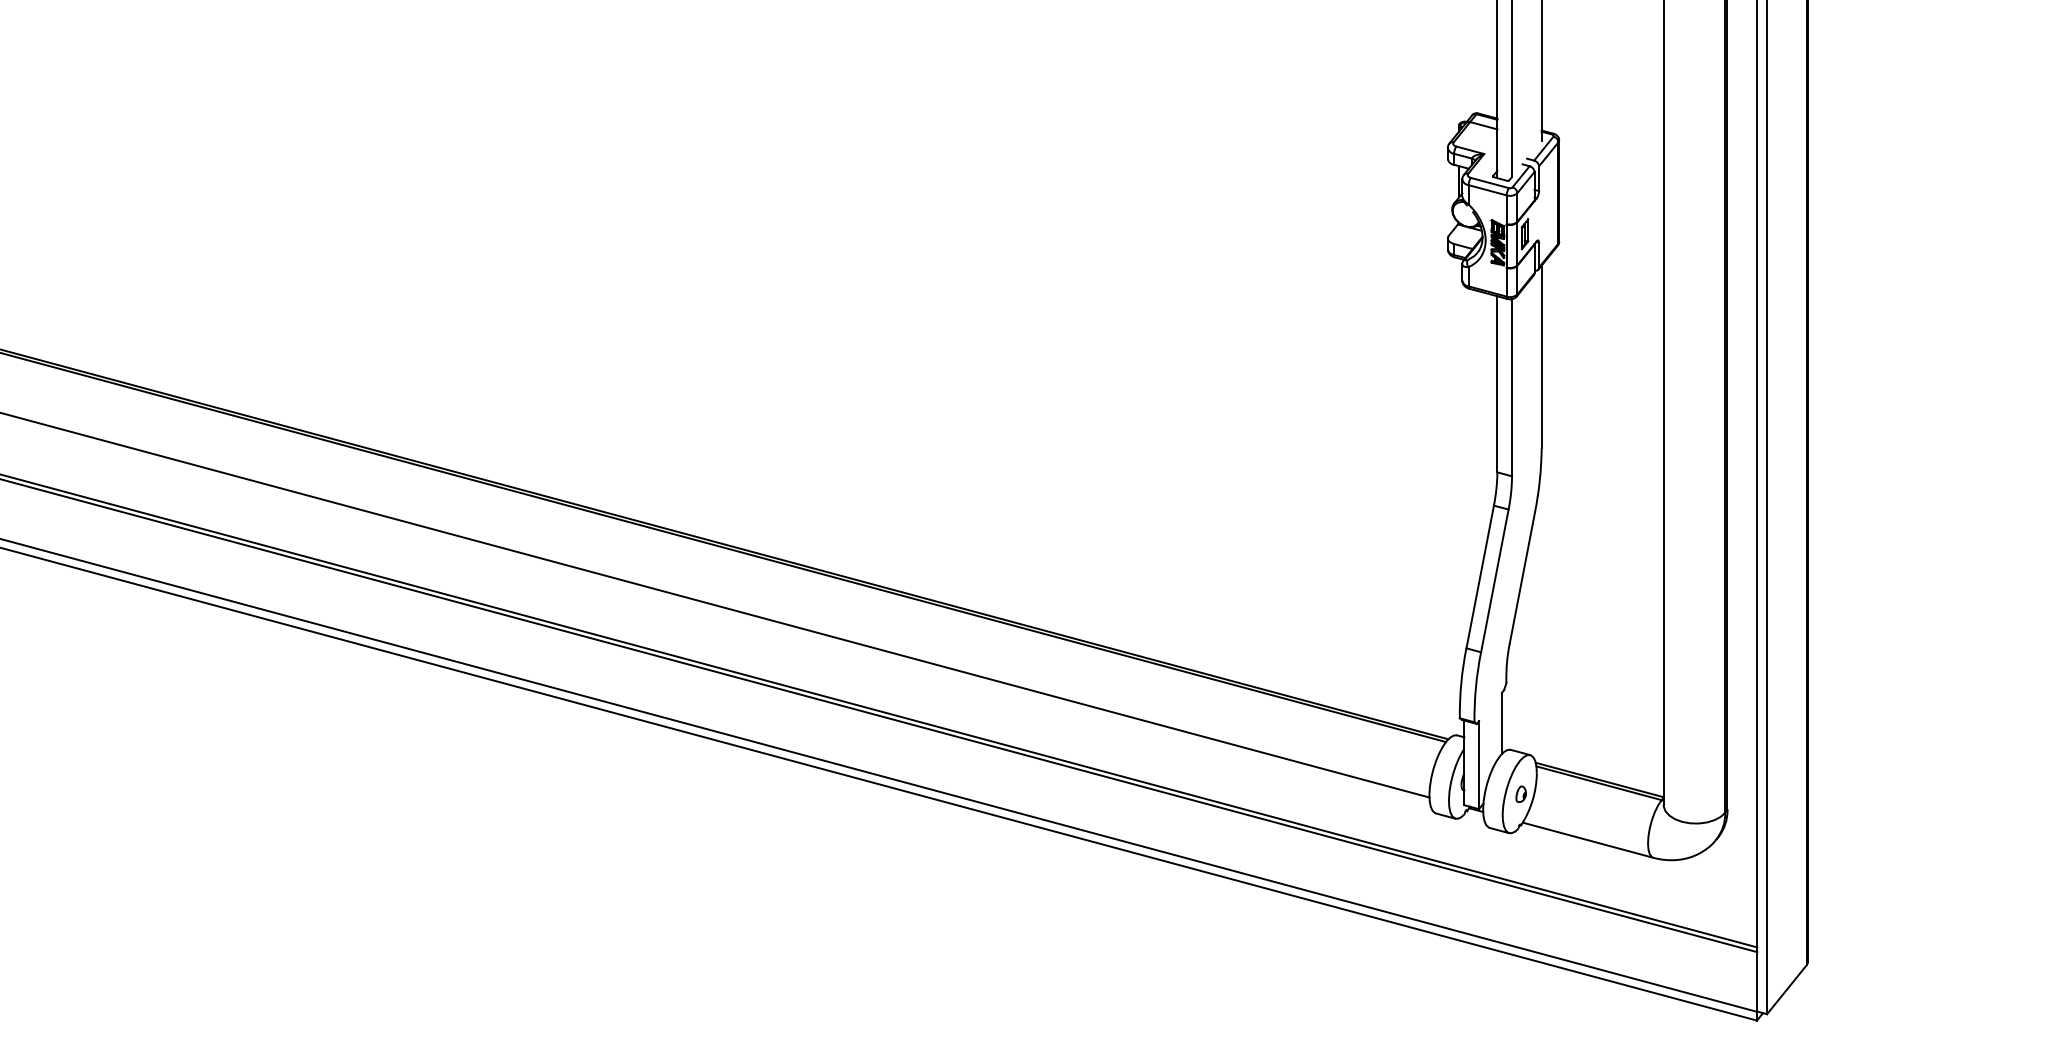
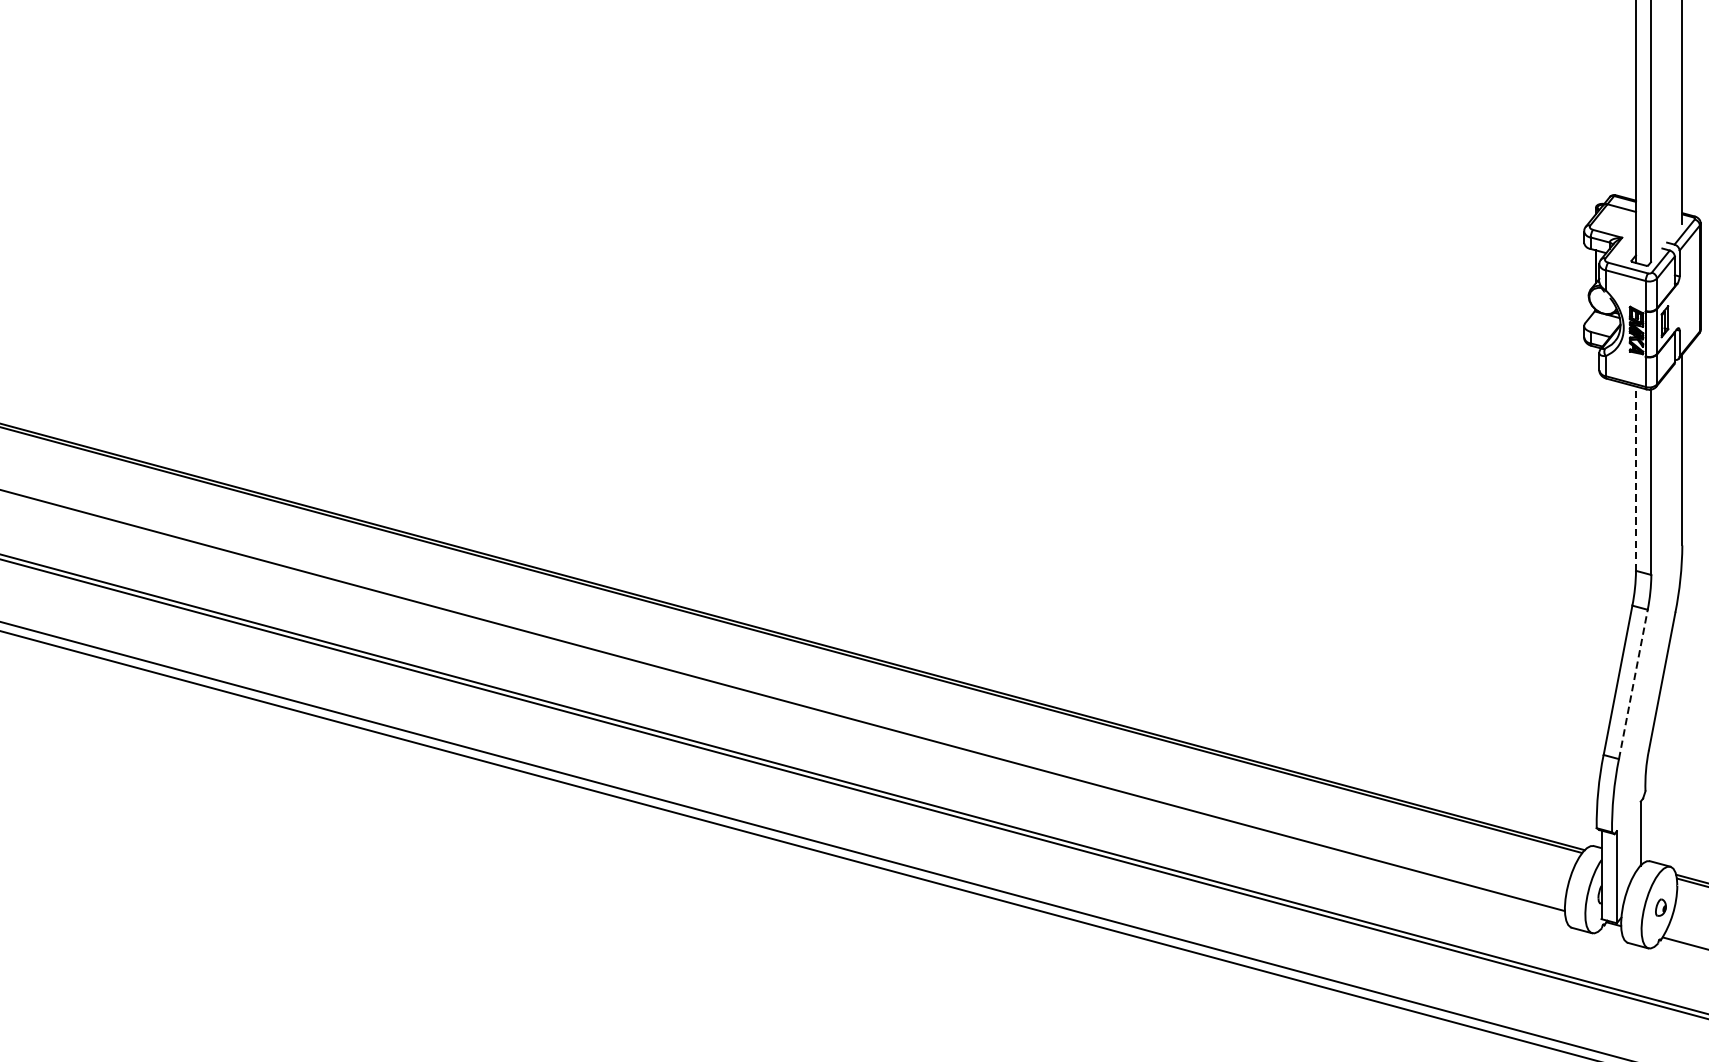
line: (1497, 383) -> (1636, 477), solid -> dashed
line: (1494, 580) -> (1632, 683), solid -> dashed

